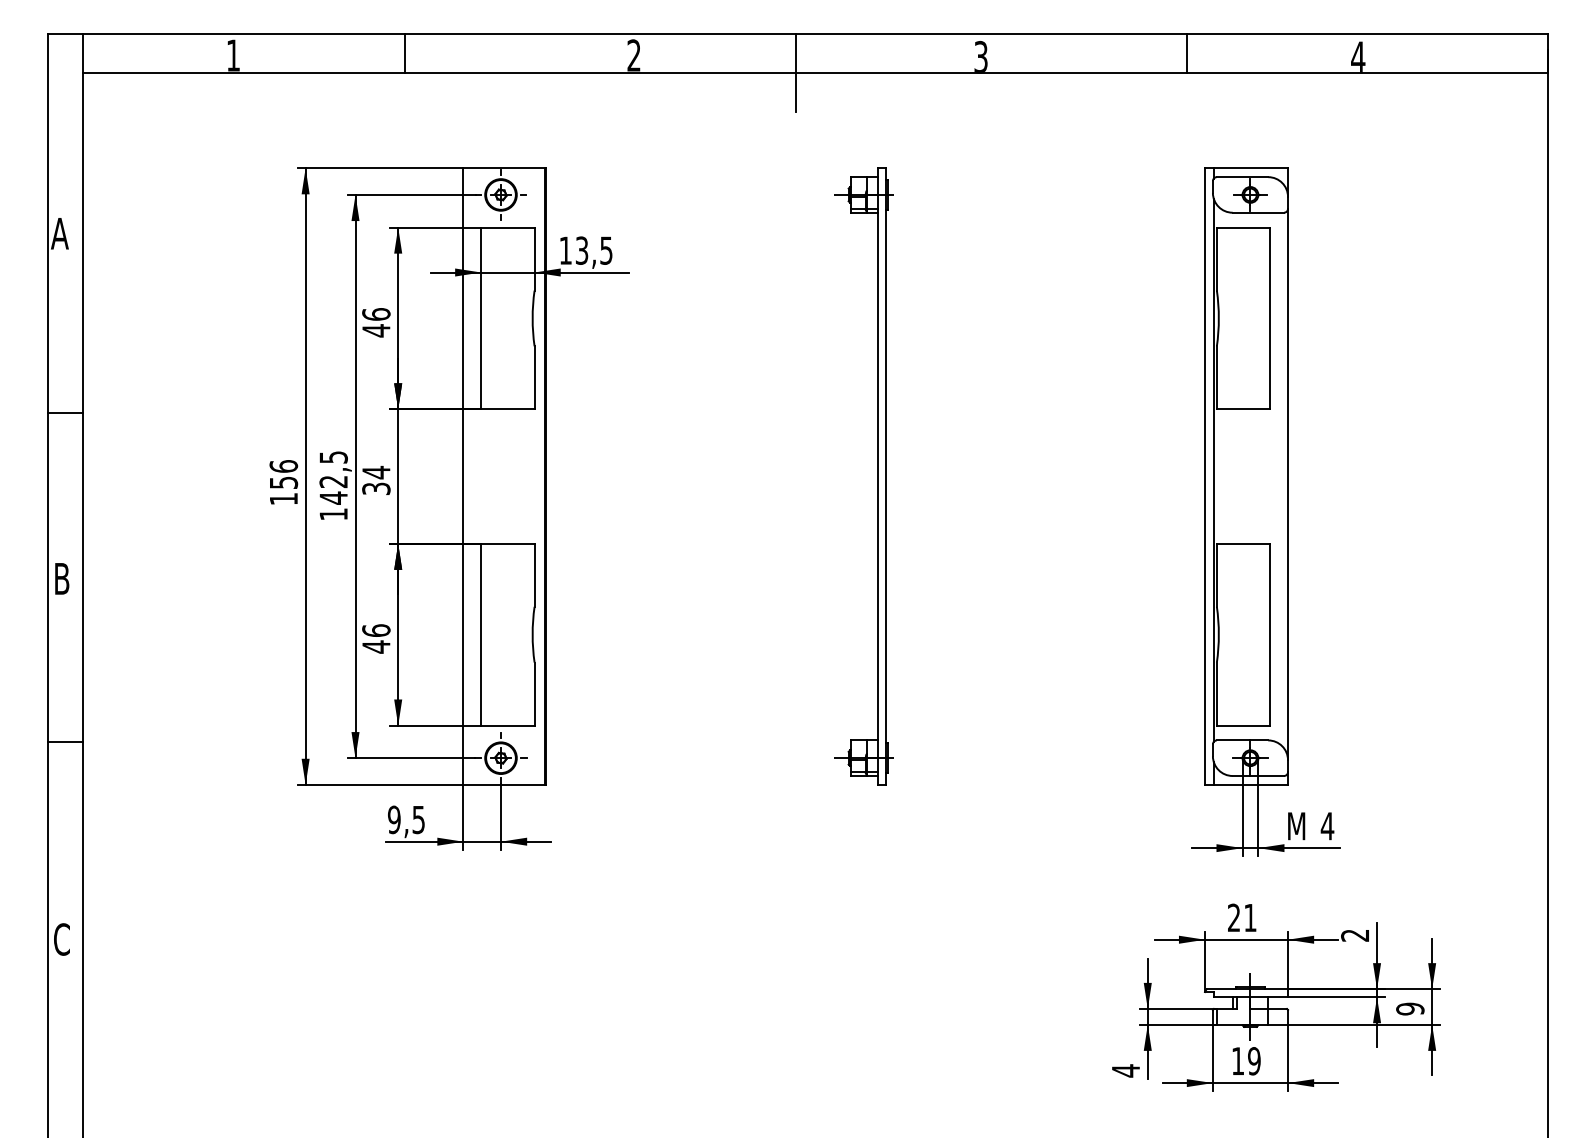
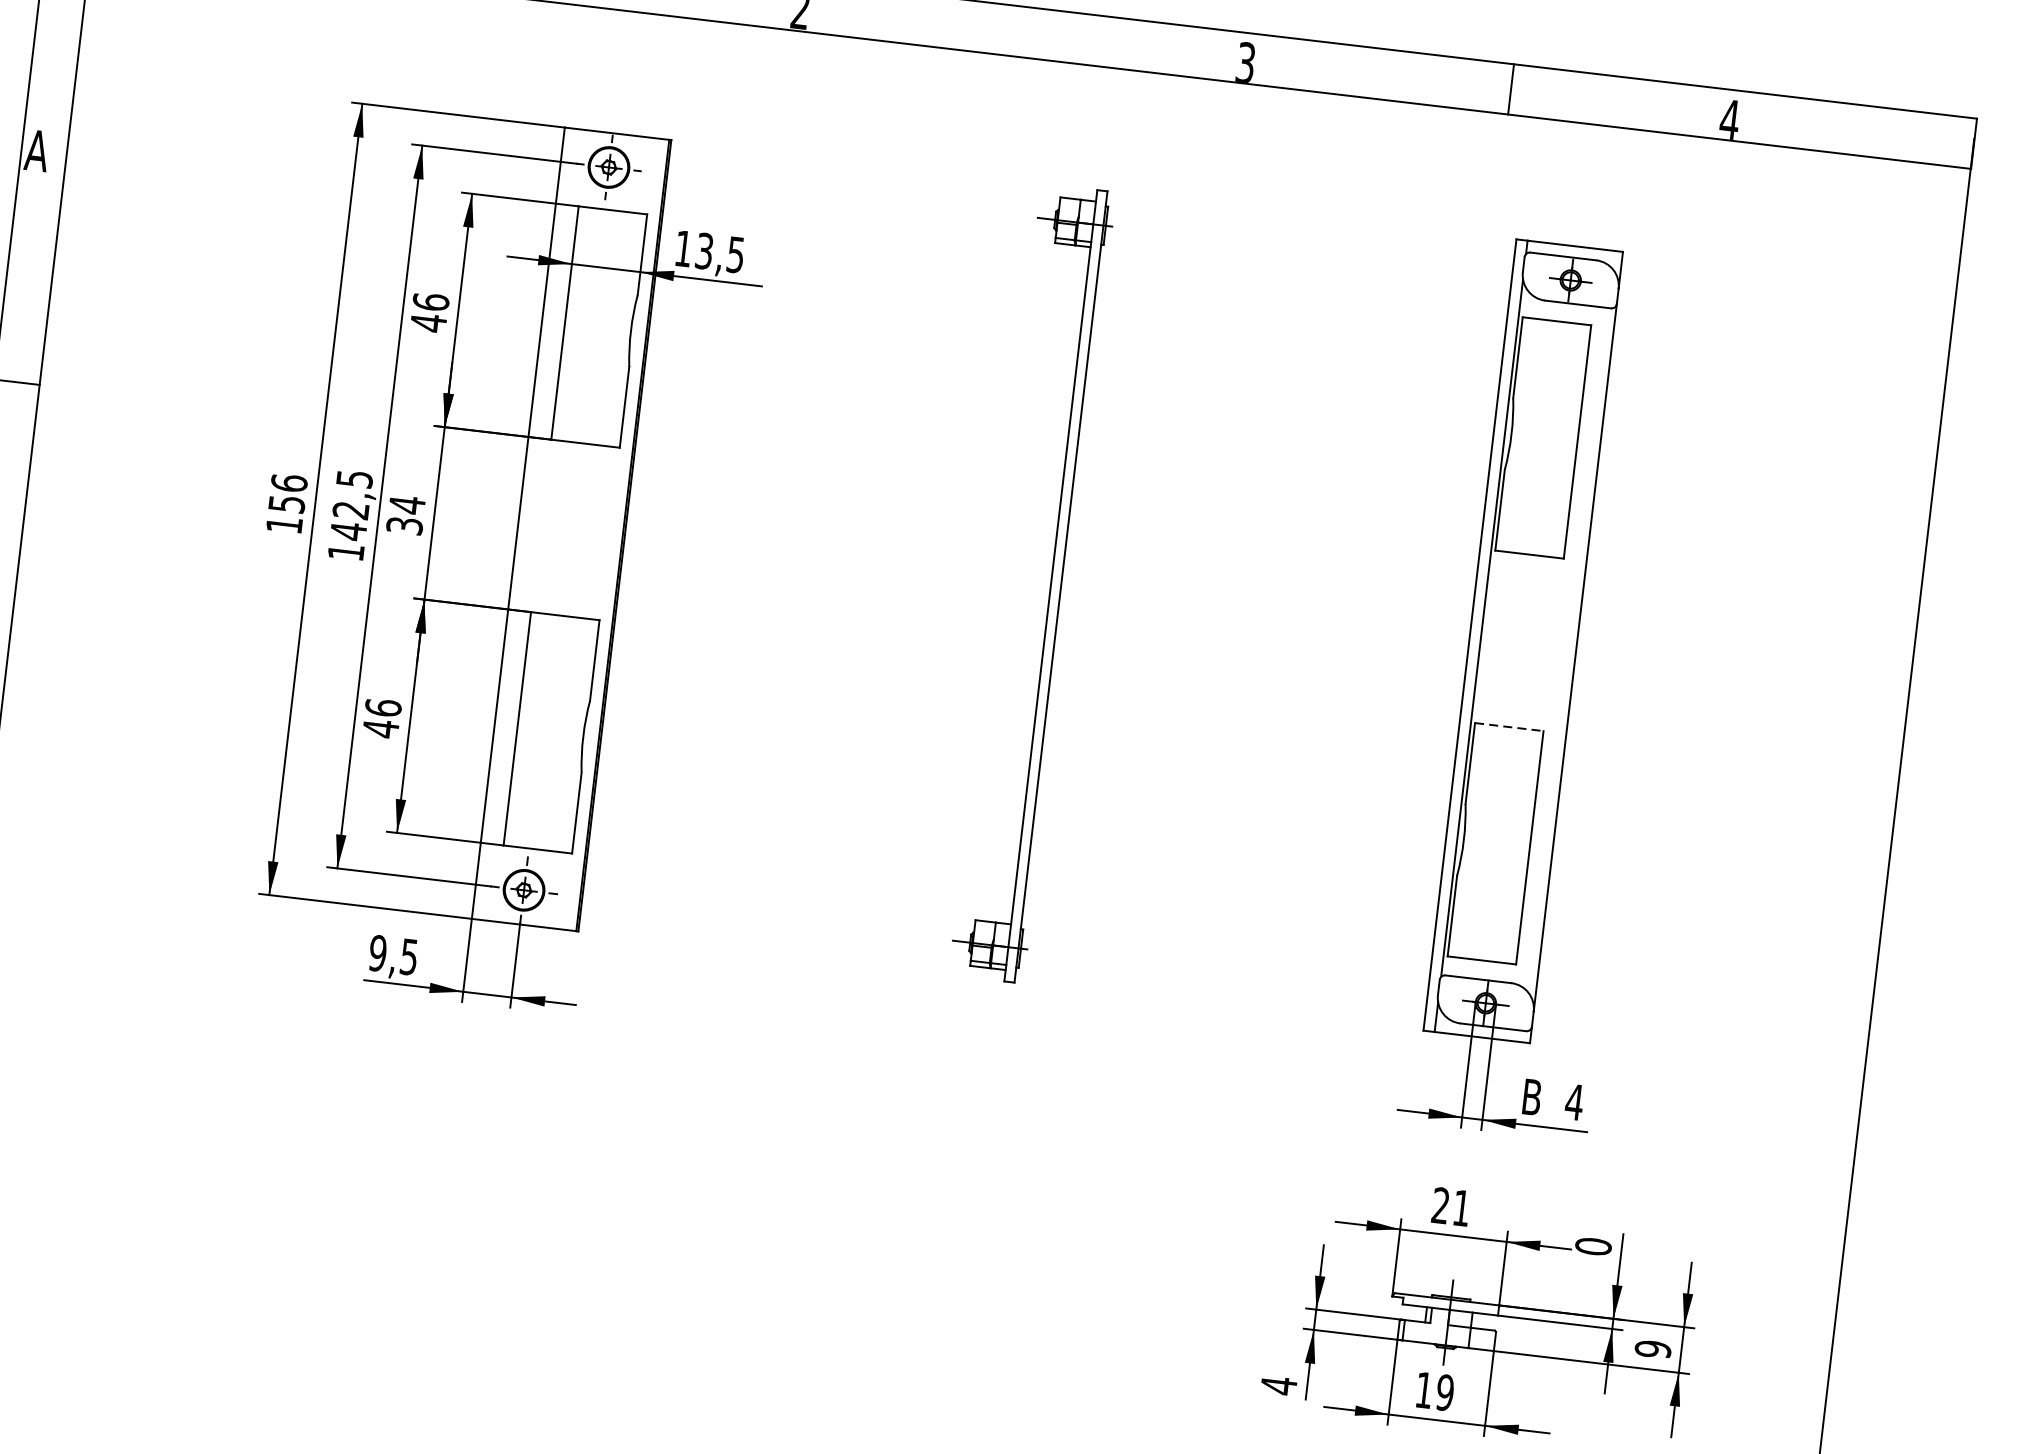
line: (796, 72) -> (1006, 54), removed
line: (1243, 543) -> (1509, 726), solid -> dashed
text: (1297, 826) -> (1535, 1098), M -> B
text: (1355, 935) -> (1593, 1246), 2 -> 0

